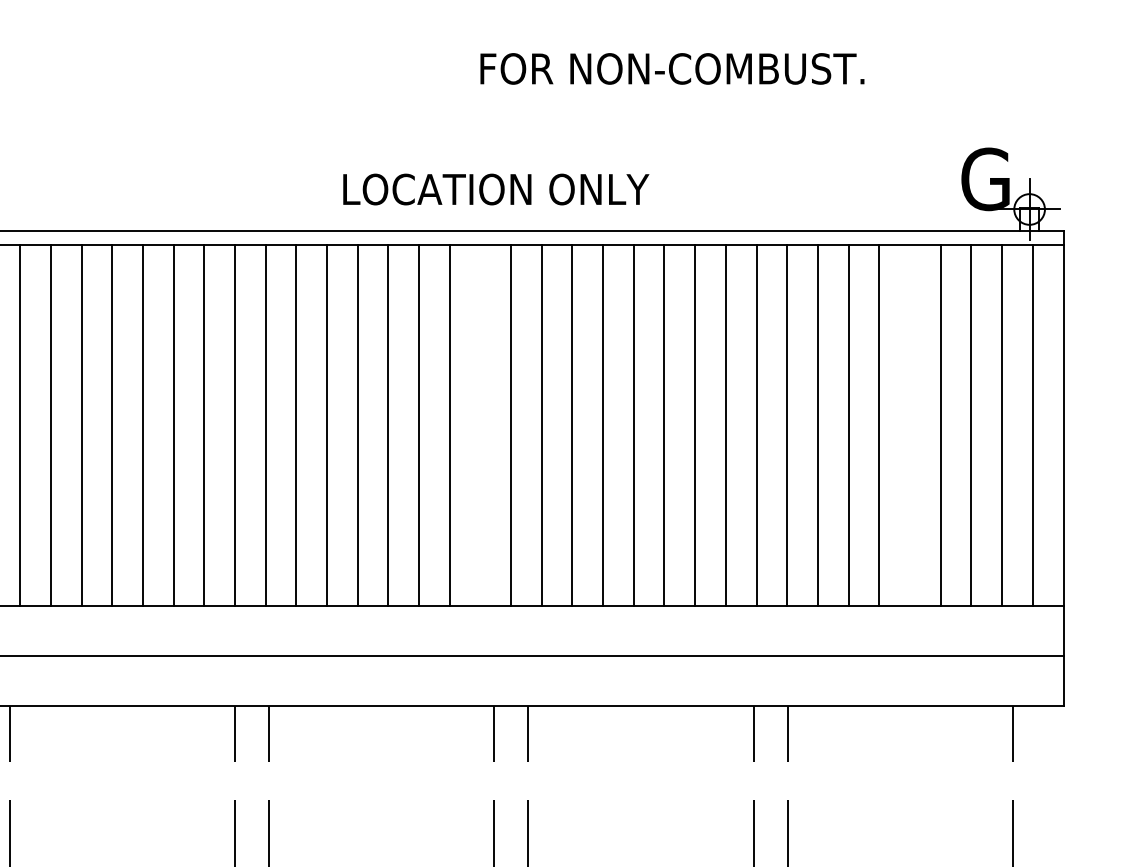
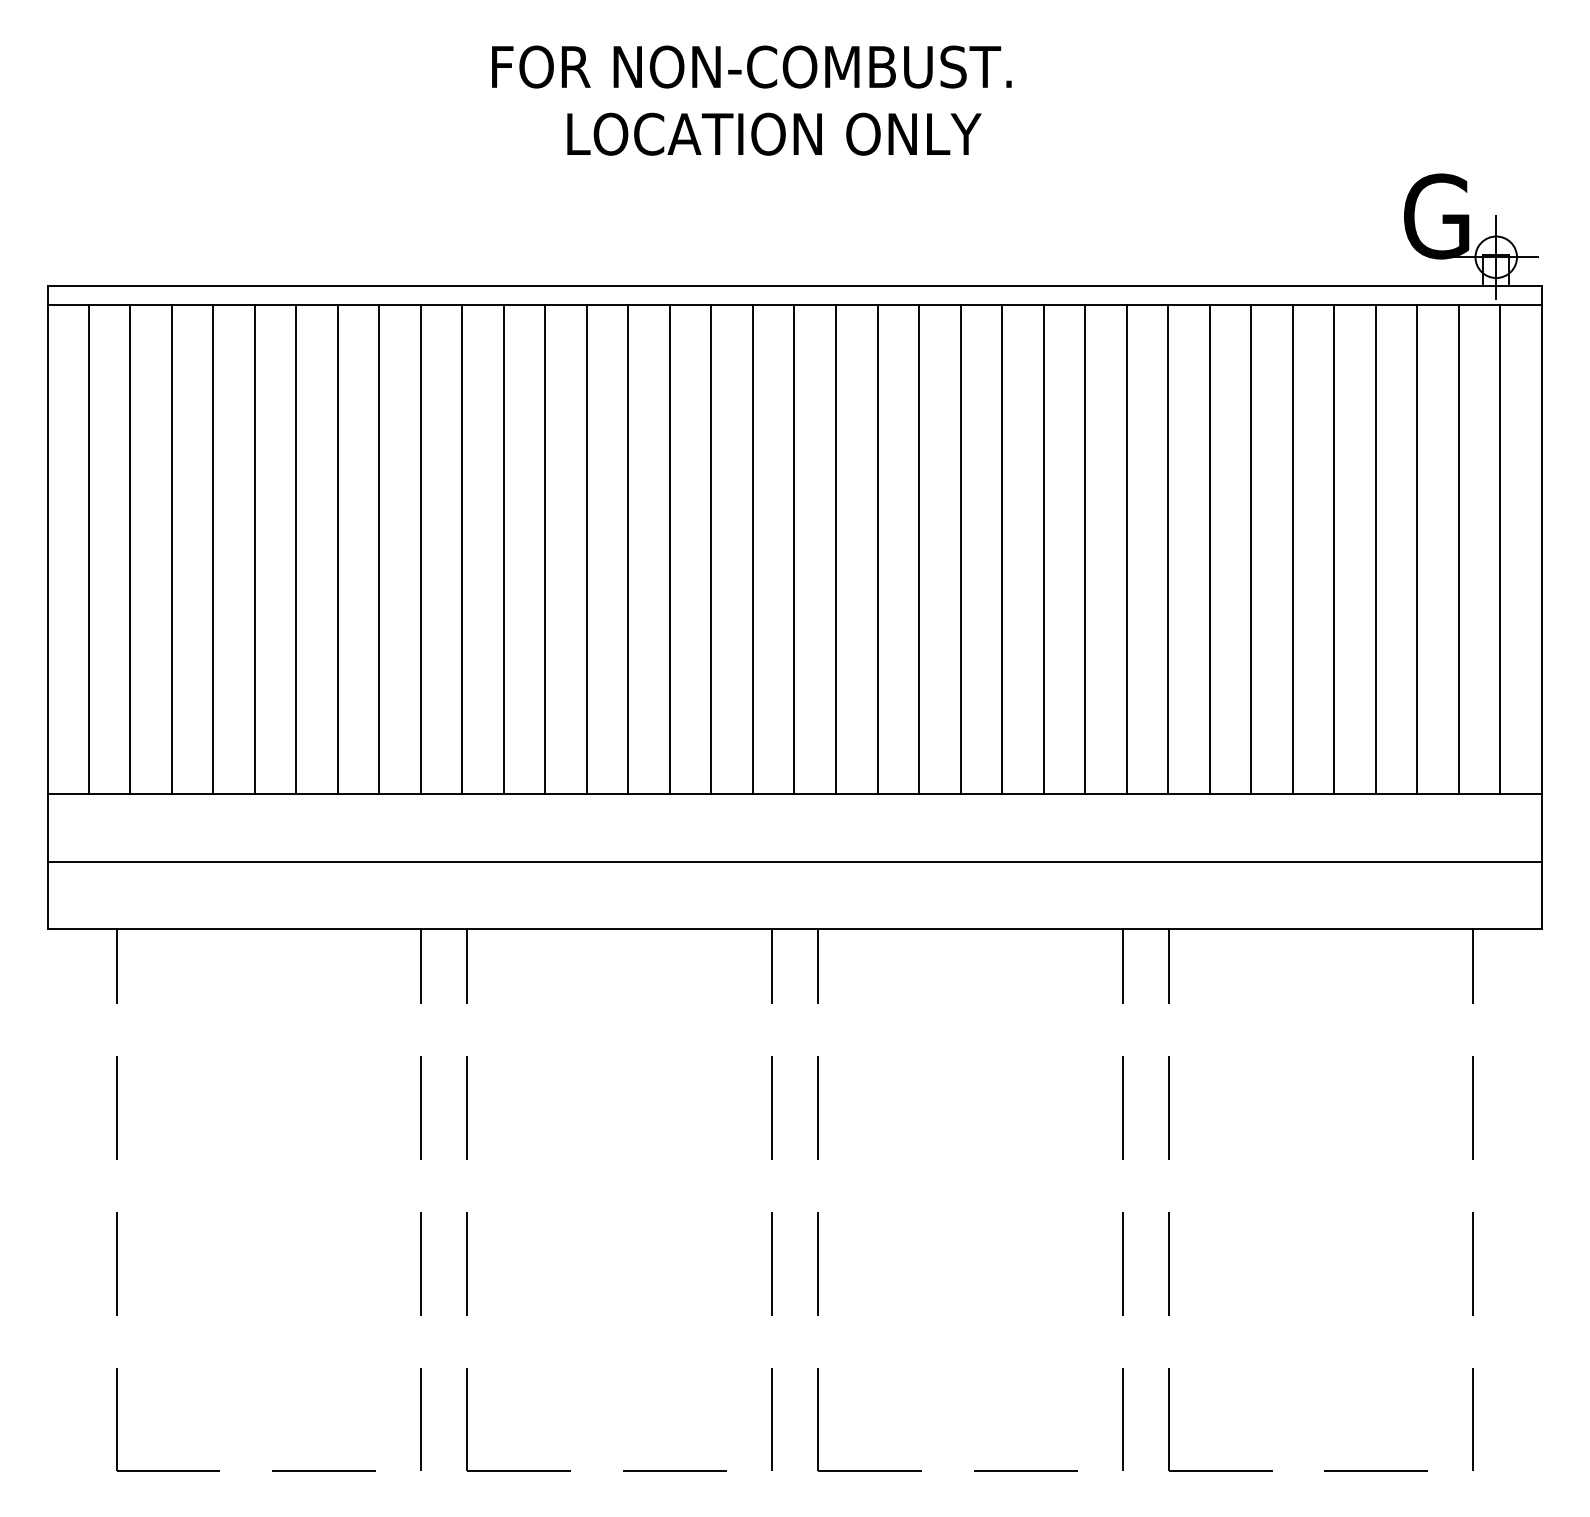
text: (672, 68) -> (751, 66), moved
text: (496, 188) -> (774, 133), moved
line: (480, 425) -> (752, 549), added
line: (910, 425) -> (1334, 549), added

